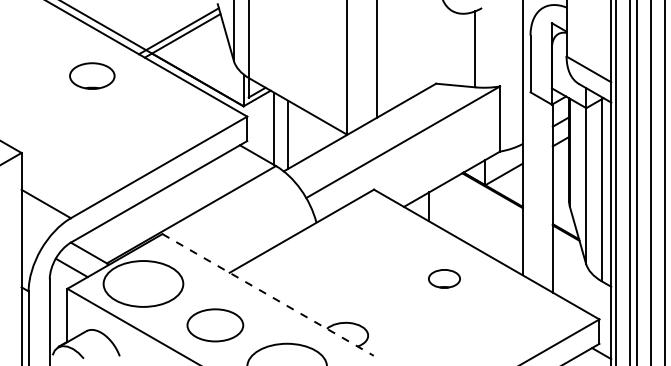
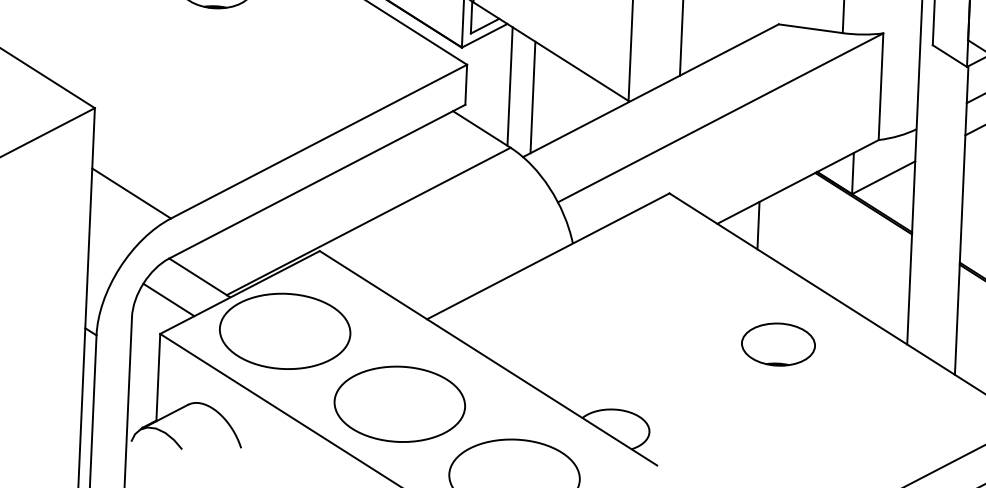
part: (444, 278) -> (778, 343), size x1.43
line: (268, 294) -> (489, 357), dashed -> solid
part: (215, 325) -> (400, 404), size x1.43

